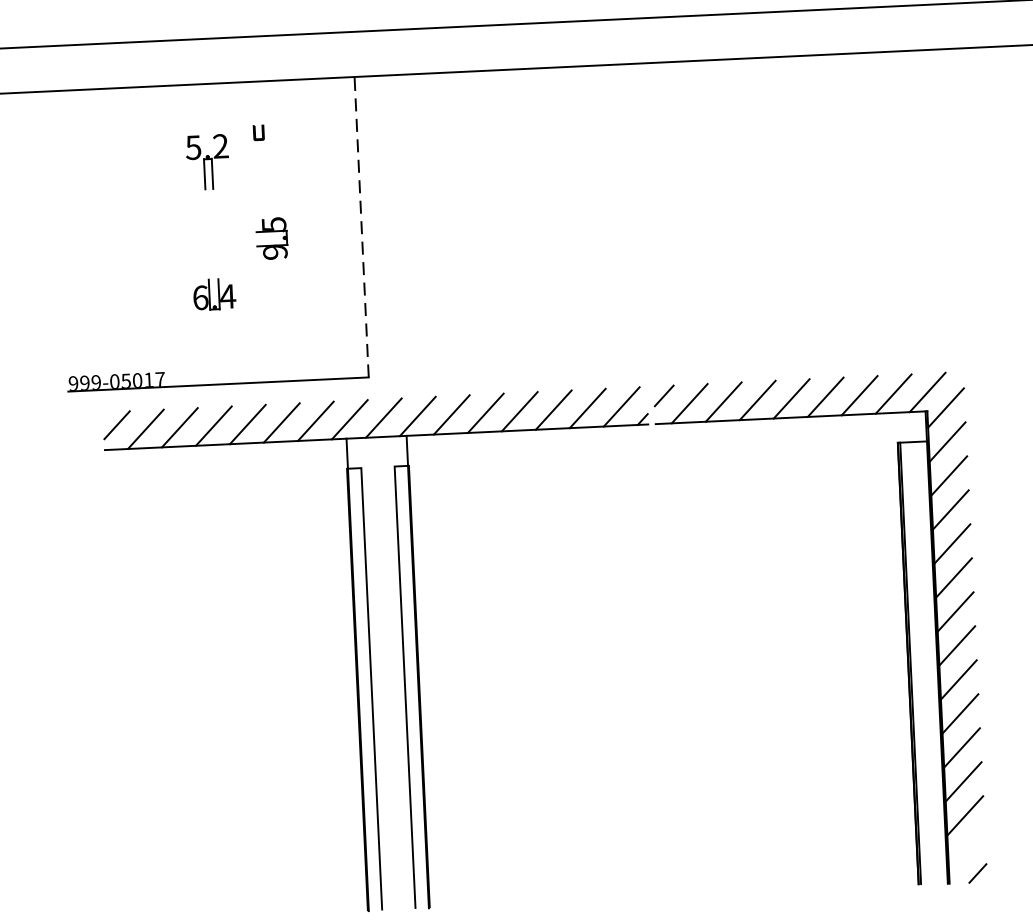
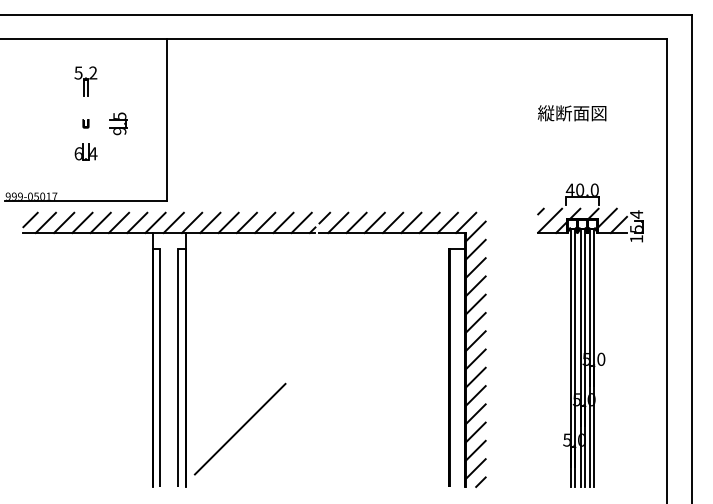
part: (257, 132) -> (85, 123), moved
line: (361, 226) -> (166, 119), dashed -> solid
line: (524, 794) -> (239, 428), added
line: (966, 850) -> (475, 469), added

